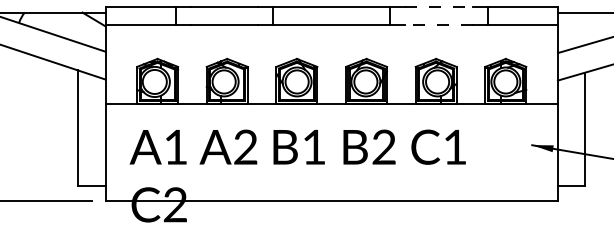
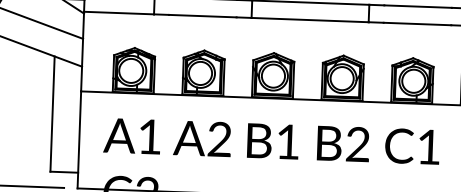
line: (439, 7) -> (418, 6), dashed -> solid
line: (439, 24) -> (417, 23), dashed -> solid

